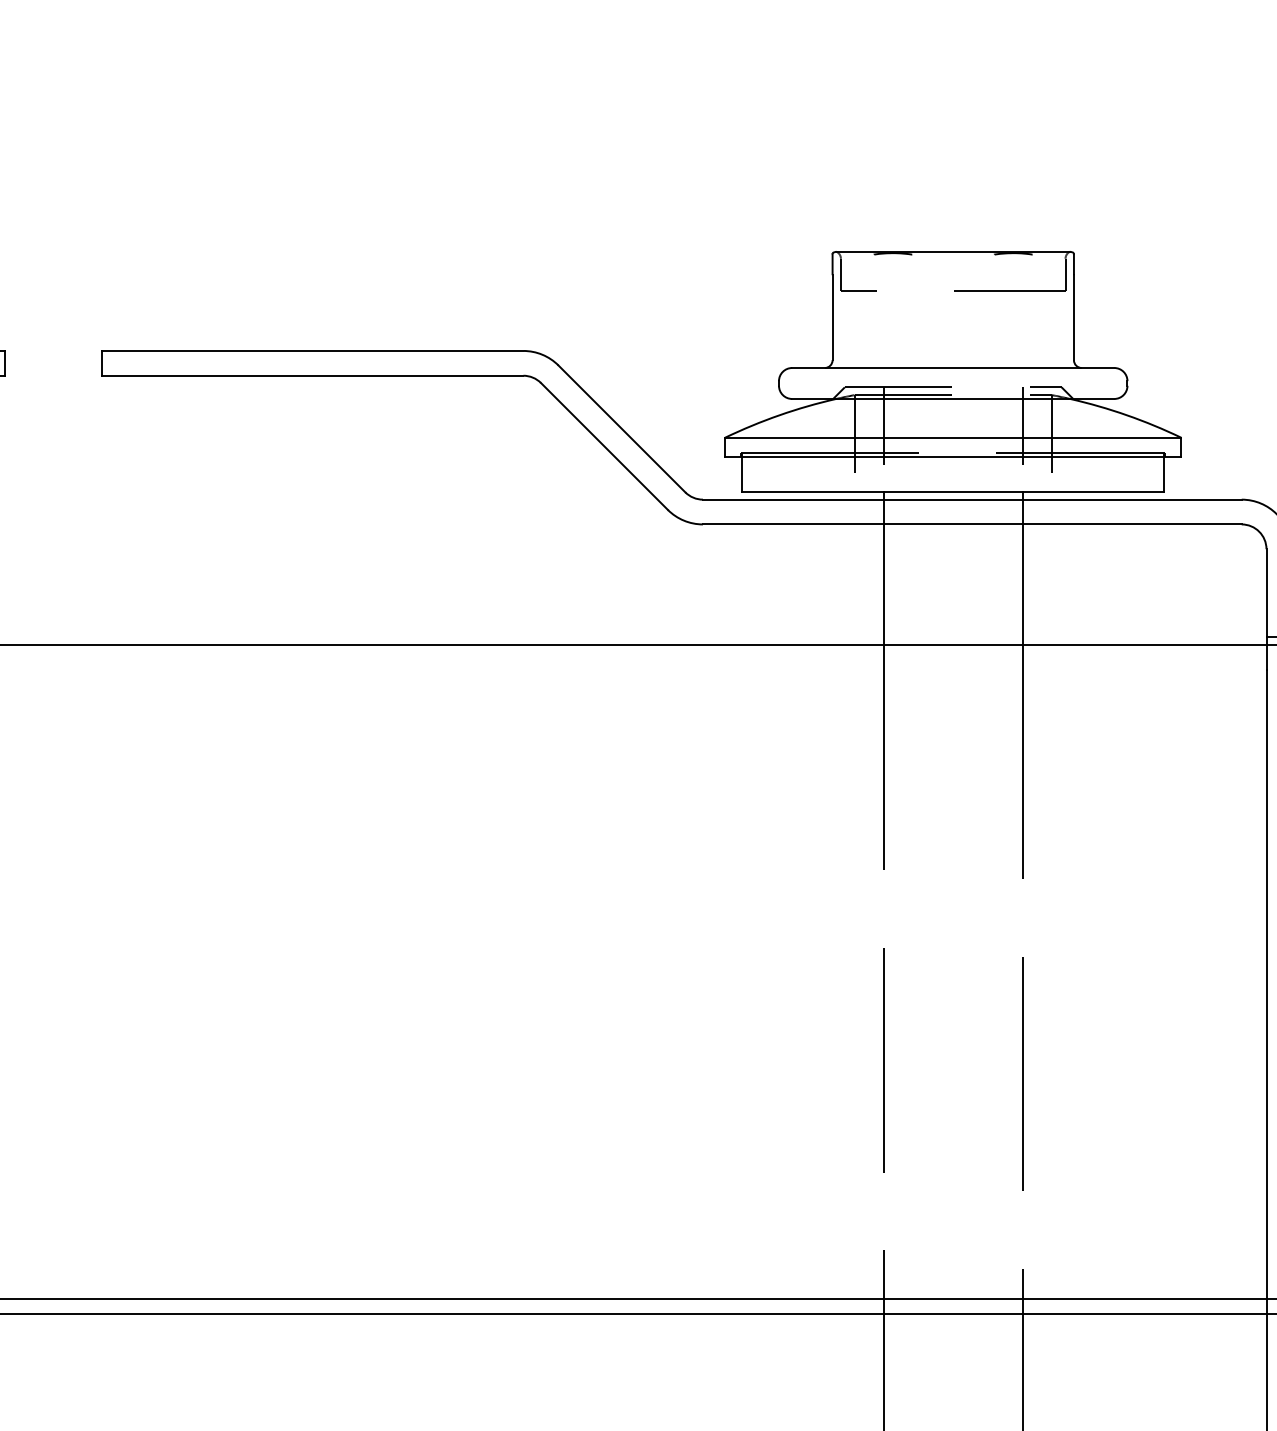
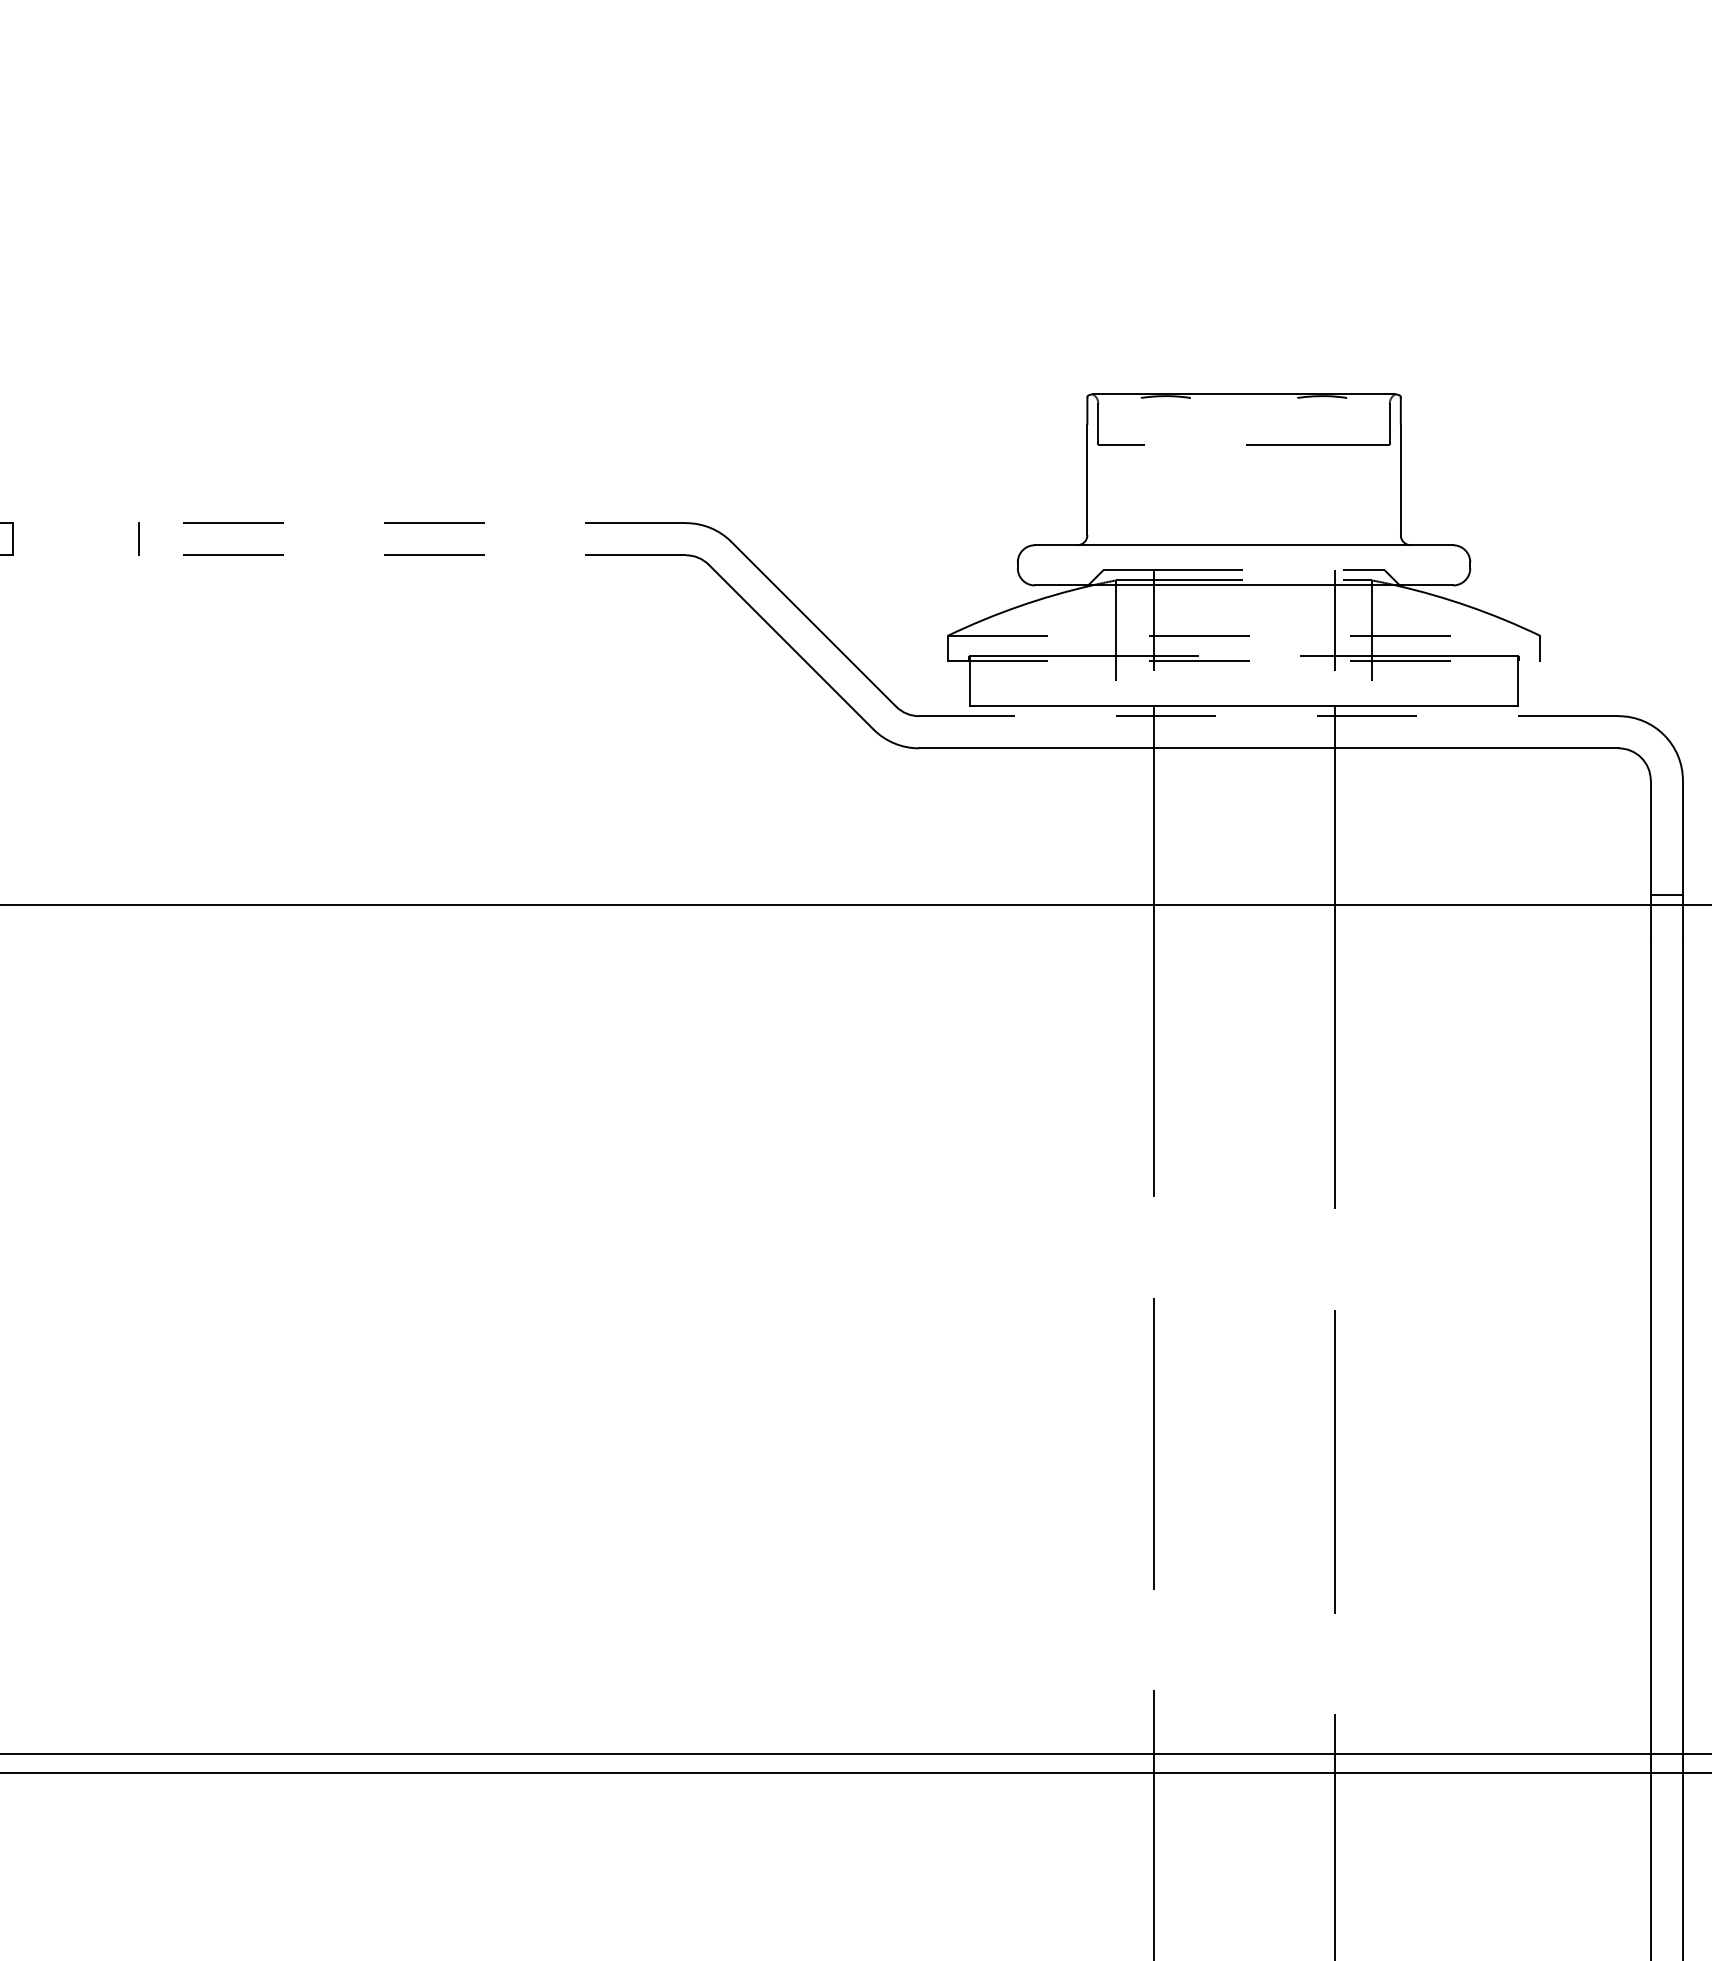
line: (312, 351) -> (412, 523), solid -> dashed
line: (312, 375) -> (412, 555), solid -> dashed
line: (953, 437) -> (1244, 635), solid -> dashed
line: (953, 456) -> (1244, 660), solid -> dashed
line: (972, 499) -> (1268, 716), solid -> dashed

